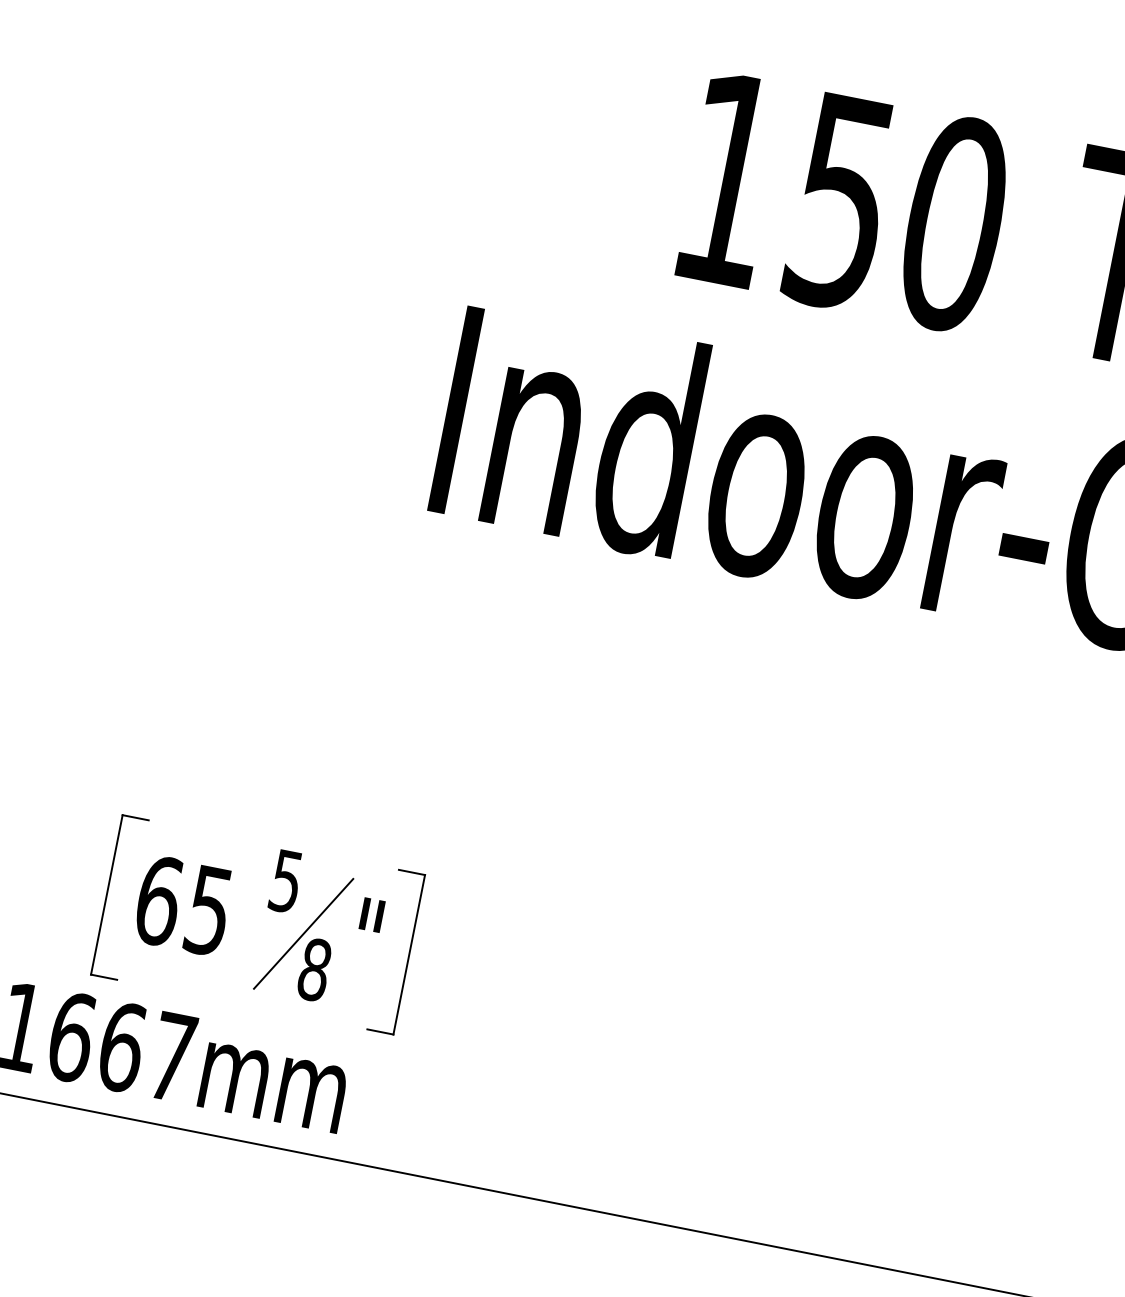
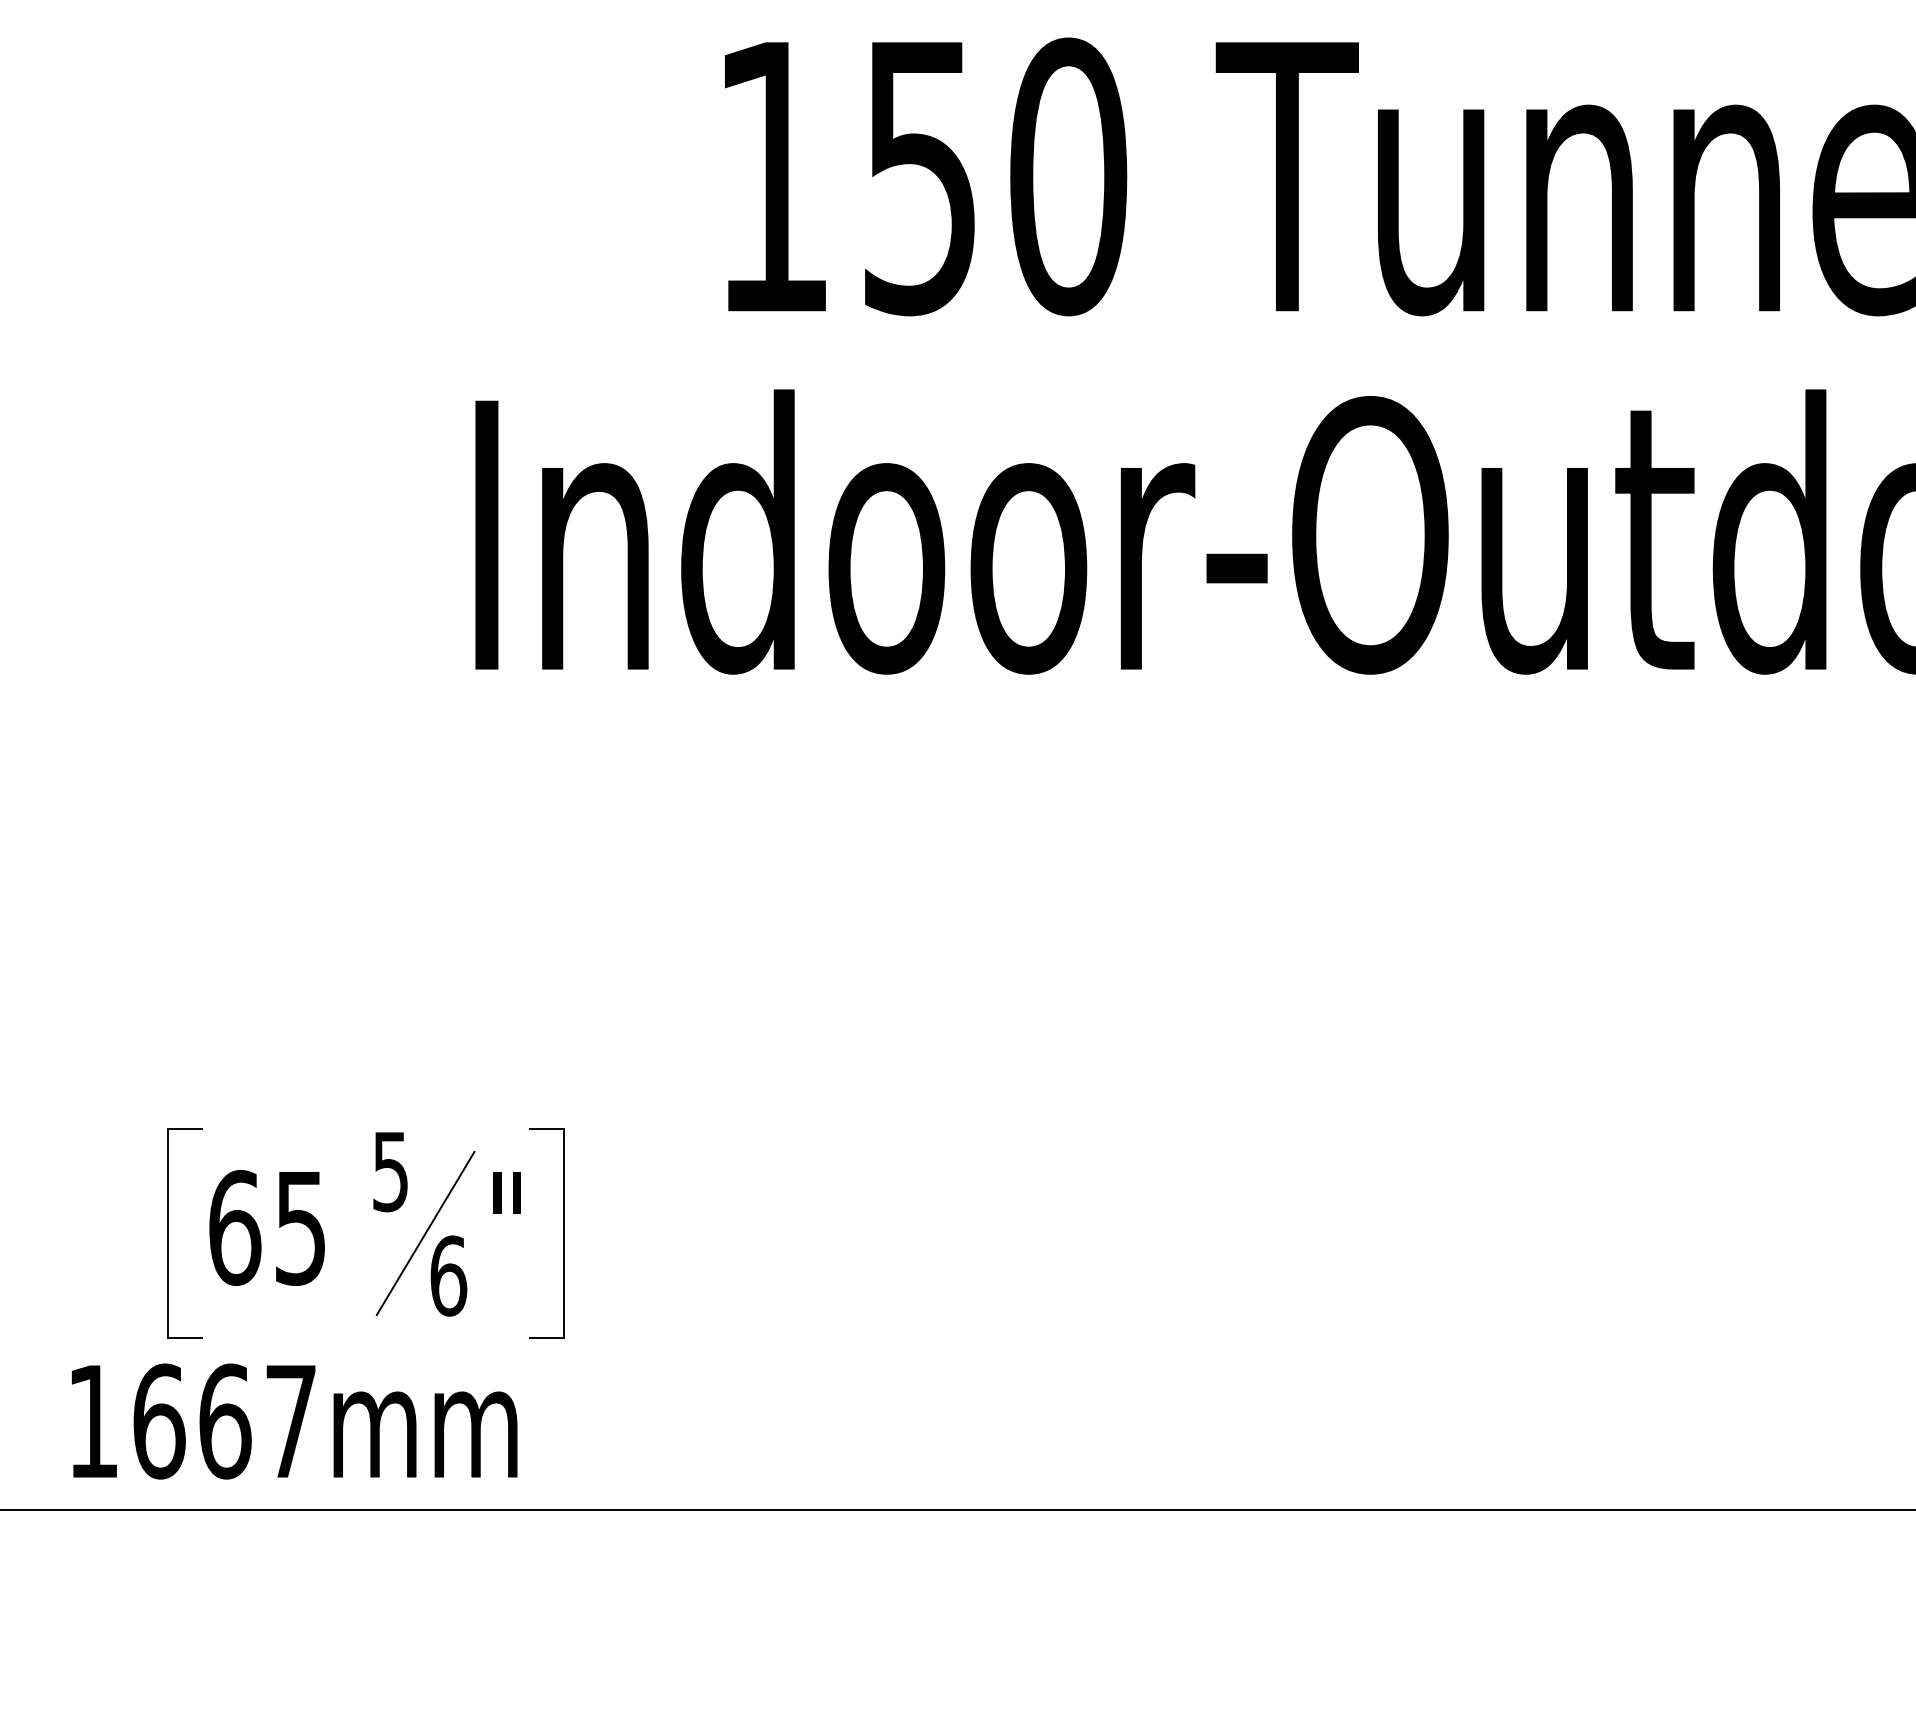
text: (314, 969) -> (448, 1275), 8 -> 6

